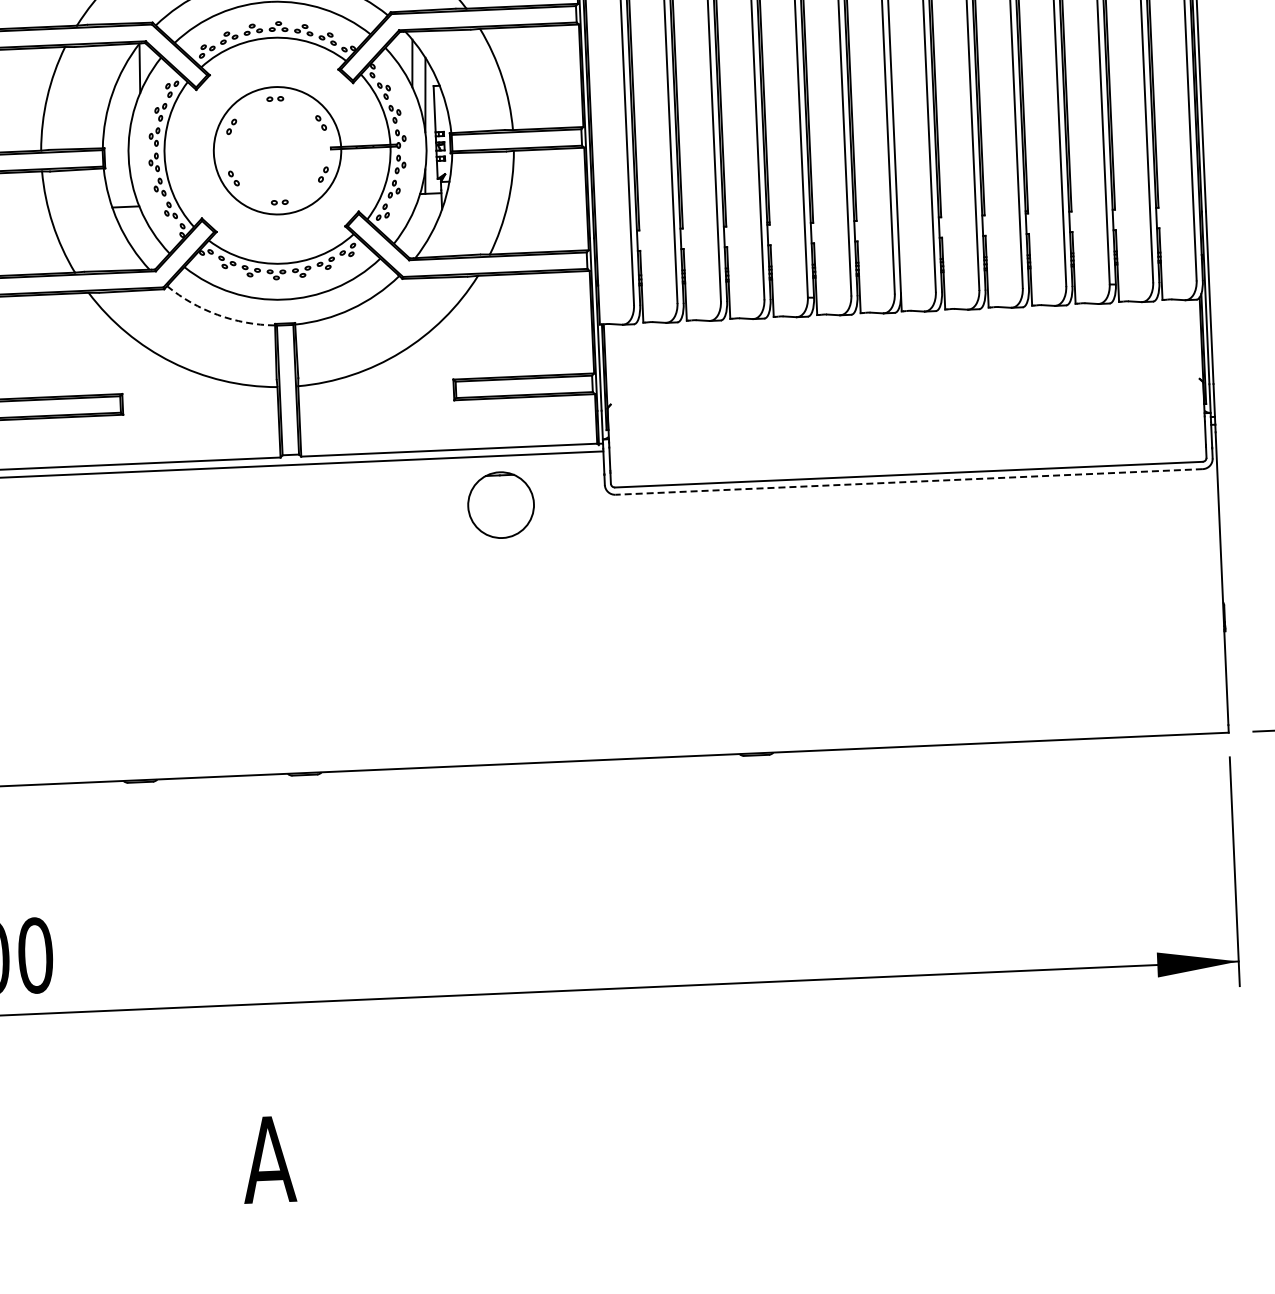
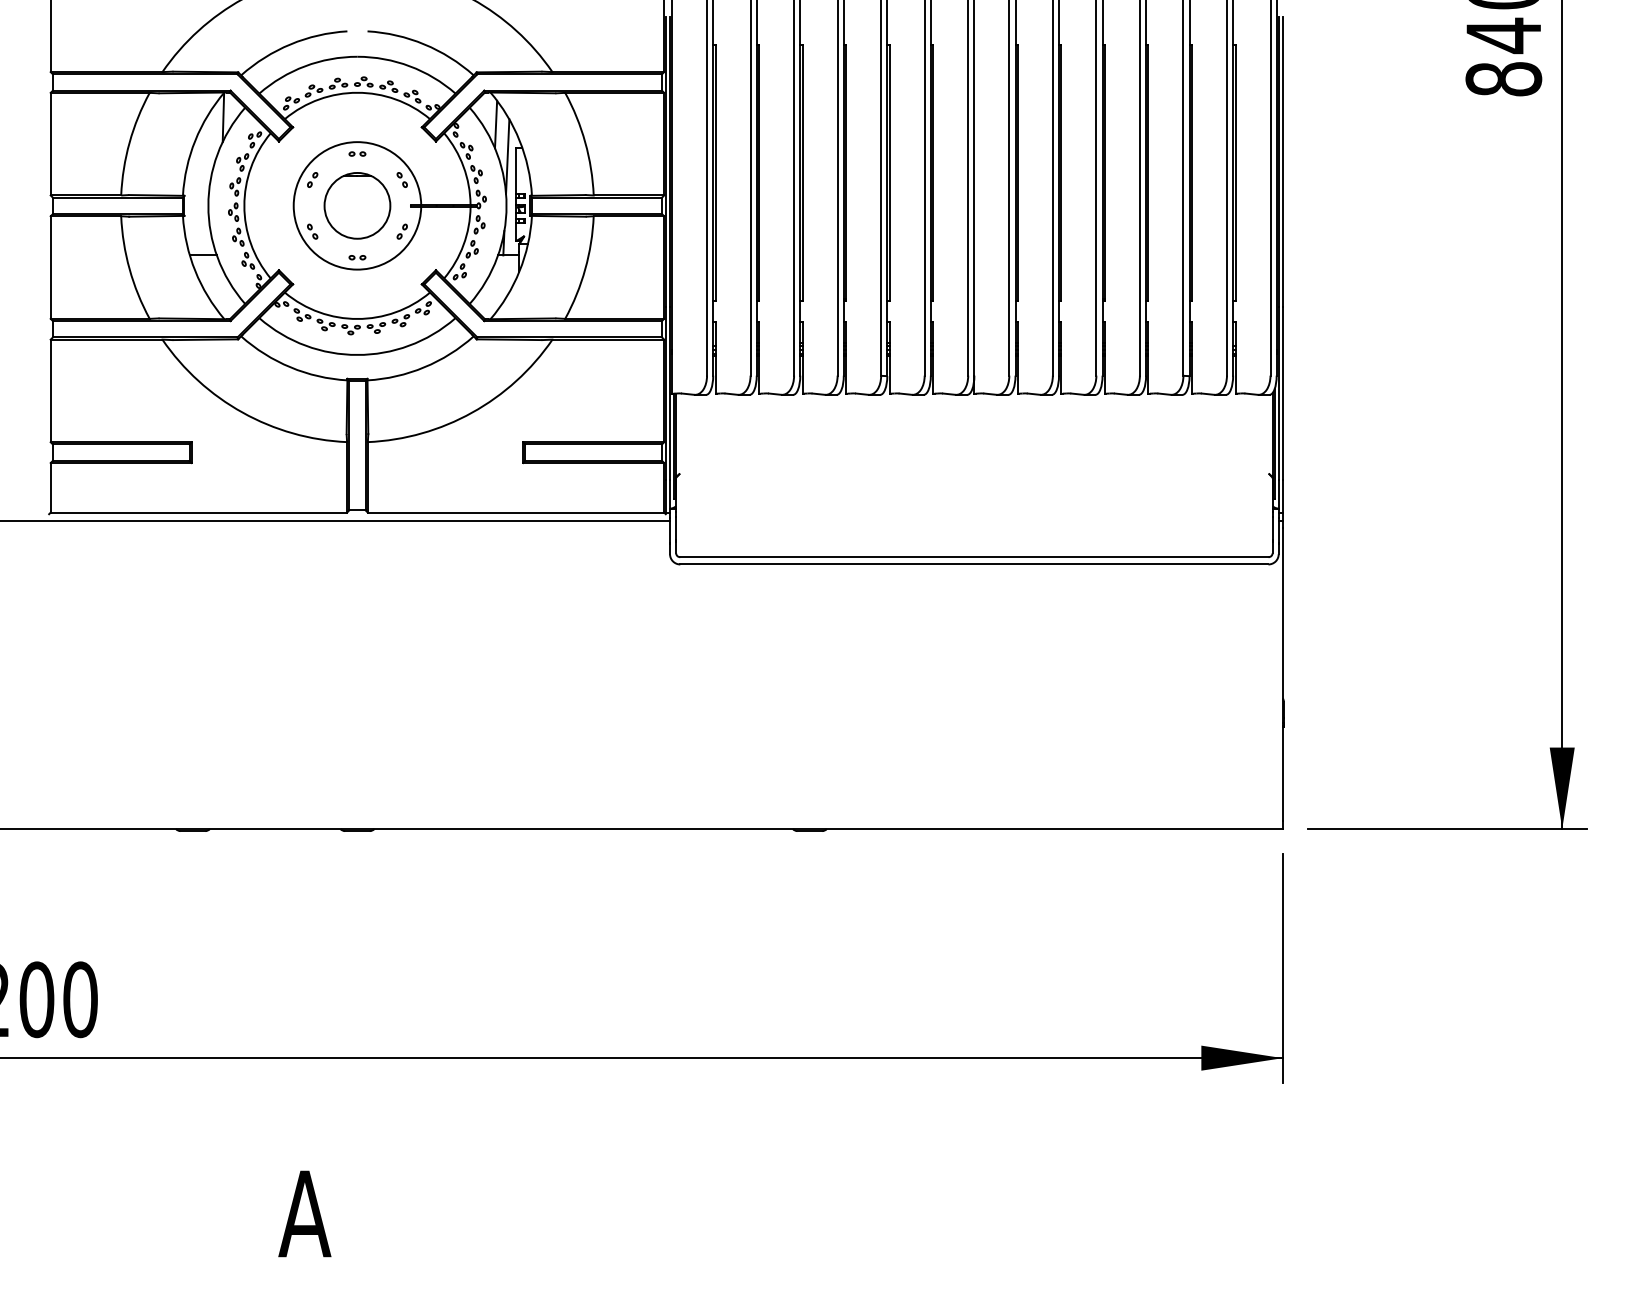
arc: (217, 315) -> (290, 367), dashed -> solid
line: (908, 482) -> (973, 564), dashed -> solid
part: (501, 504) -> (357, 205), moved

